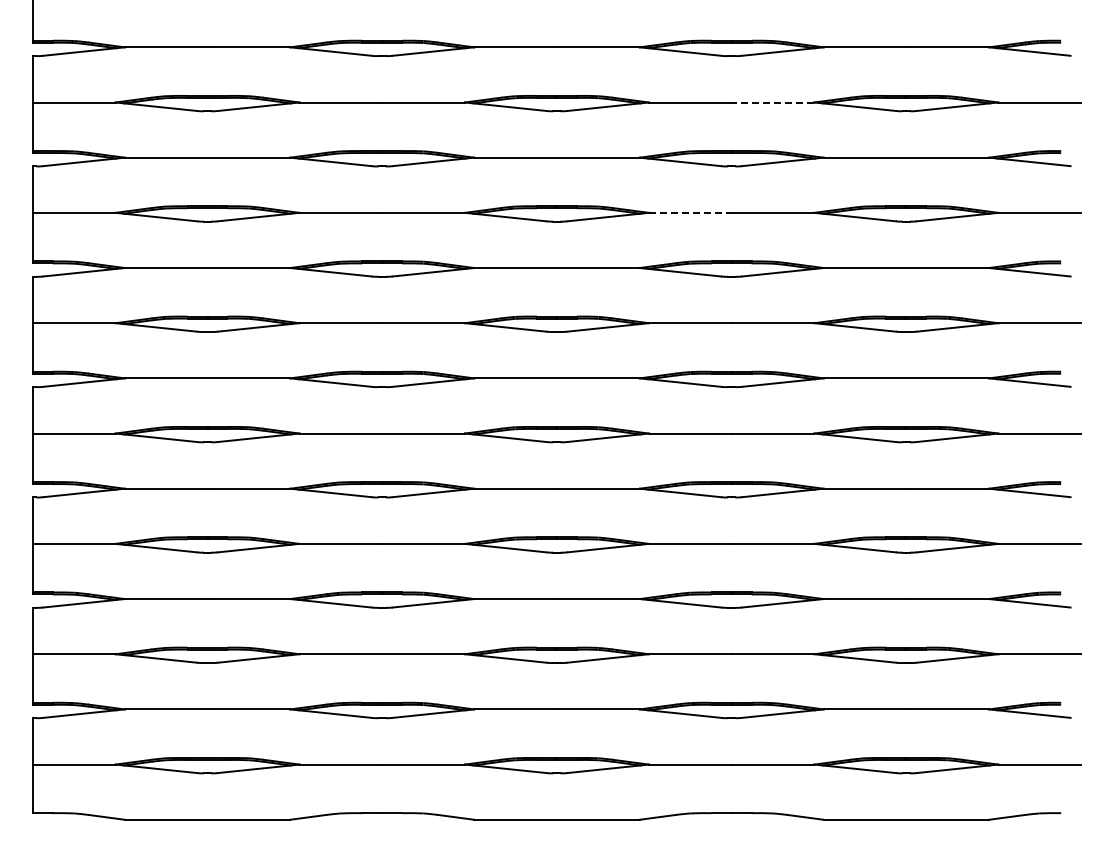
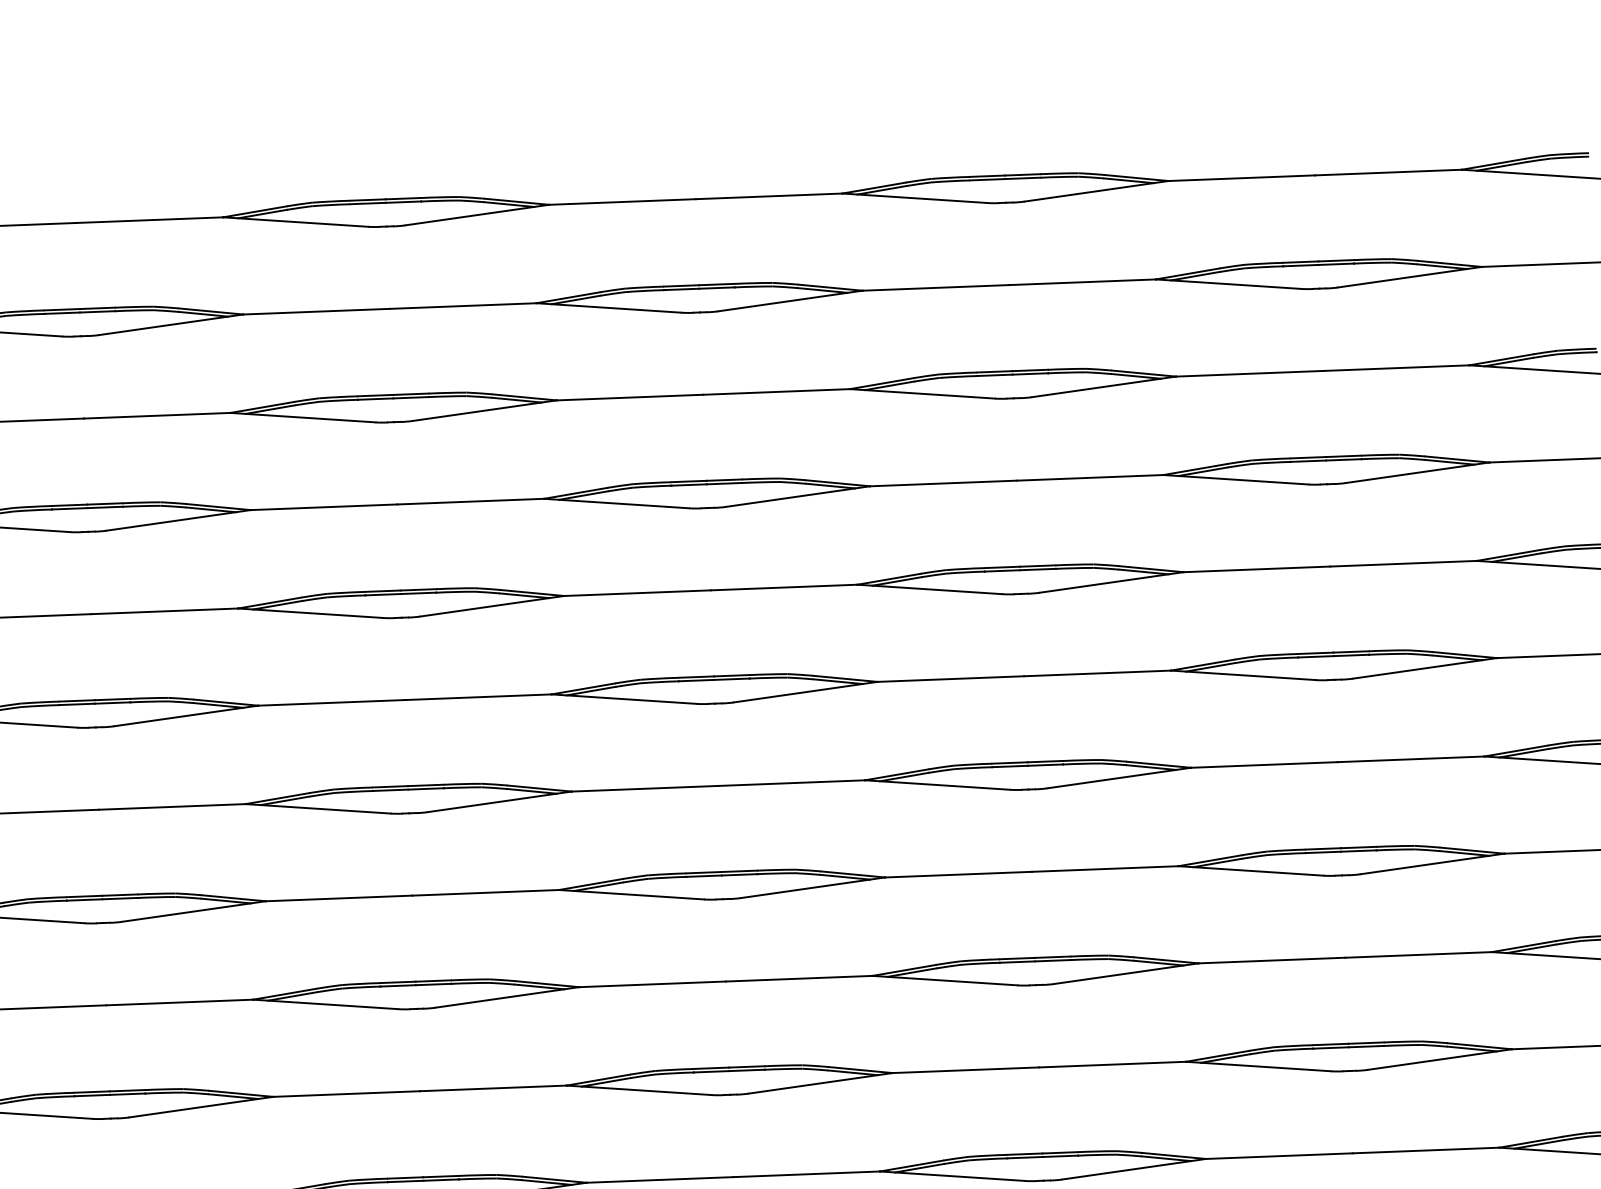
line: (772, 102) -> (1081, 282), dashed -> solid
line: (690, 212) -> (943, 482), dashed -> solid

